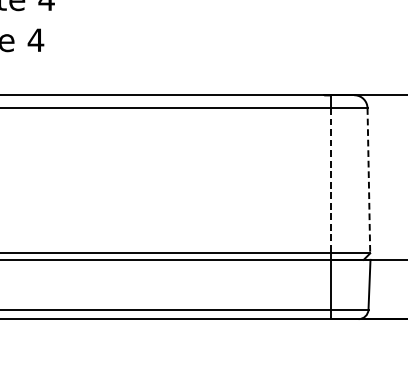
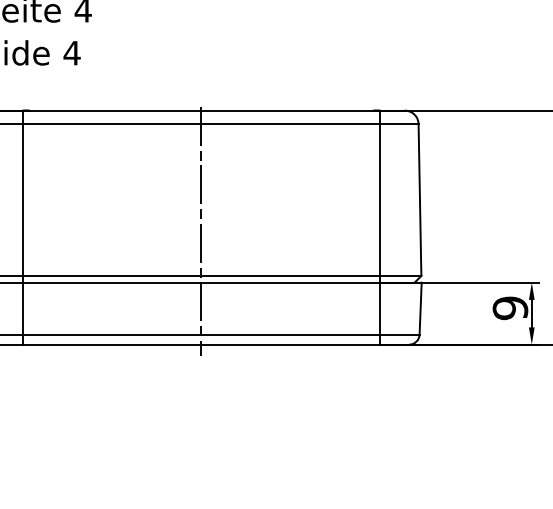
line: (331, 181) -> (380, 200), dashed -> solid
line: (368, 181) -> (419, 200), dashed -> solid
line: (159, 210) -> (201, 231), added

